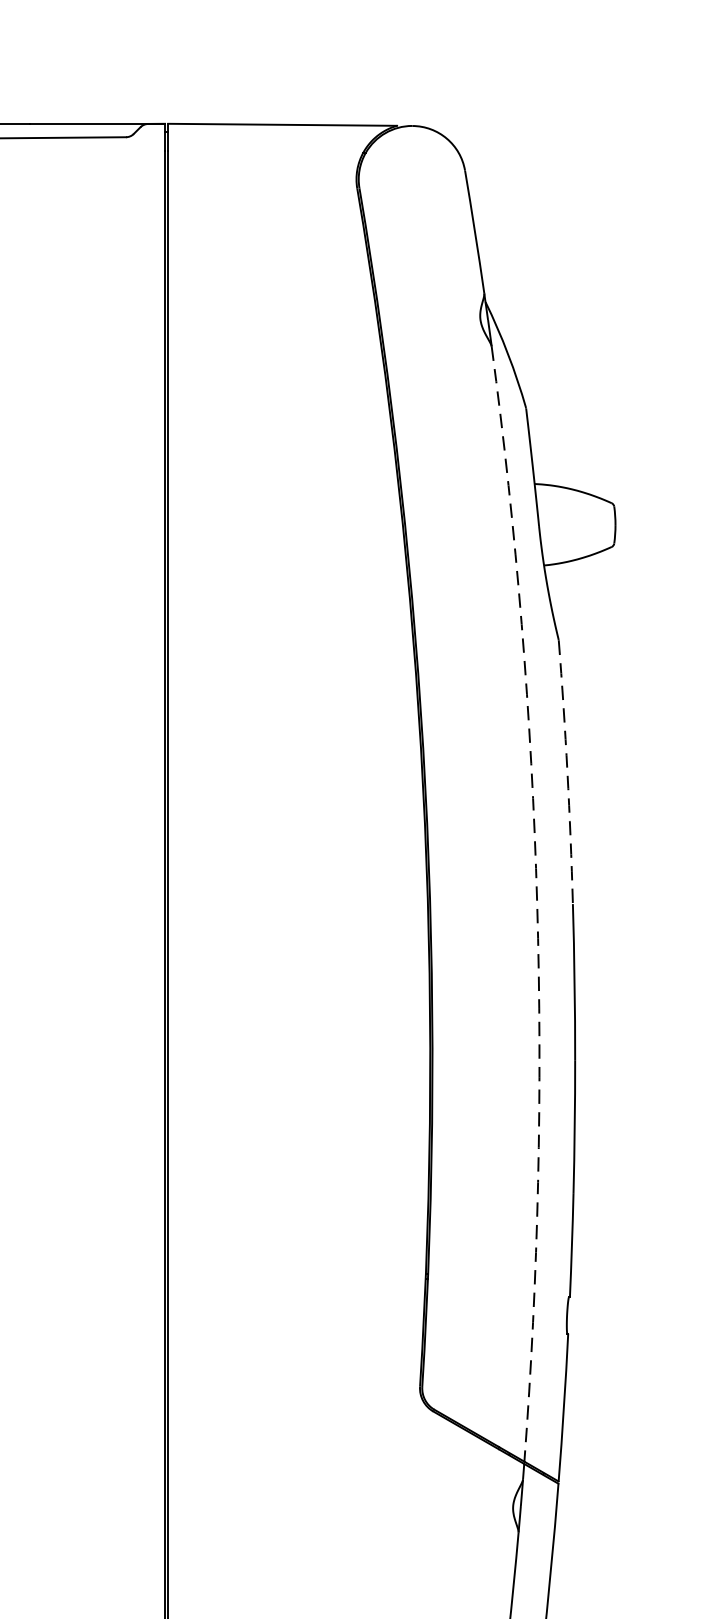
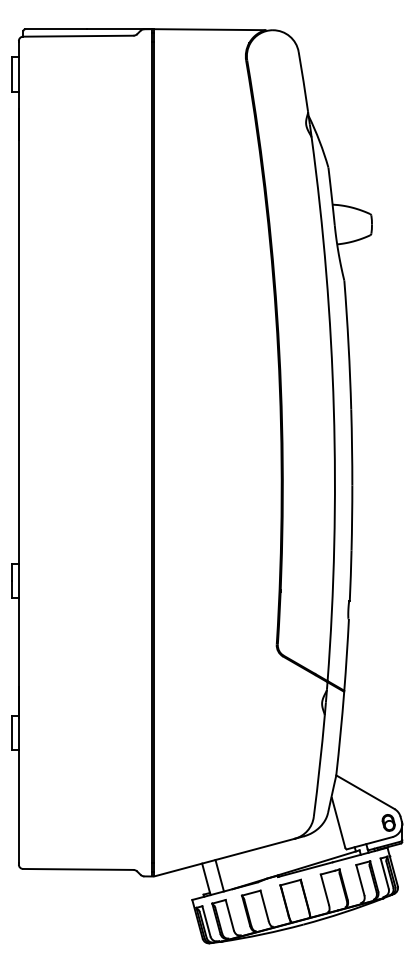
arc: (567, 772) -> (348, 345), dashed -> solid
arc: (536, 904) -> (333, 409), dashed -> solid

